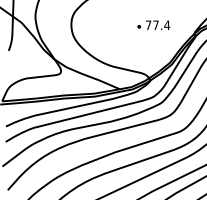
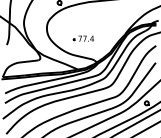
part: (152, 24) -> (82, 38), moved

